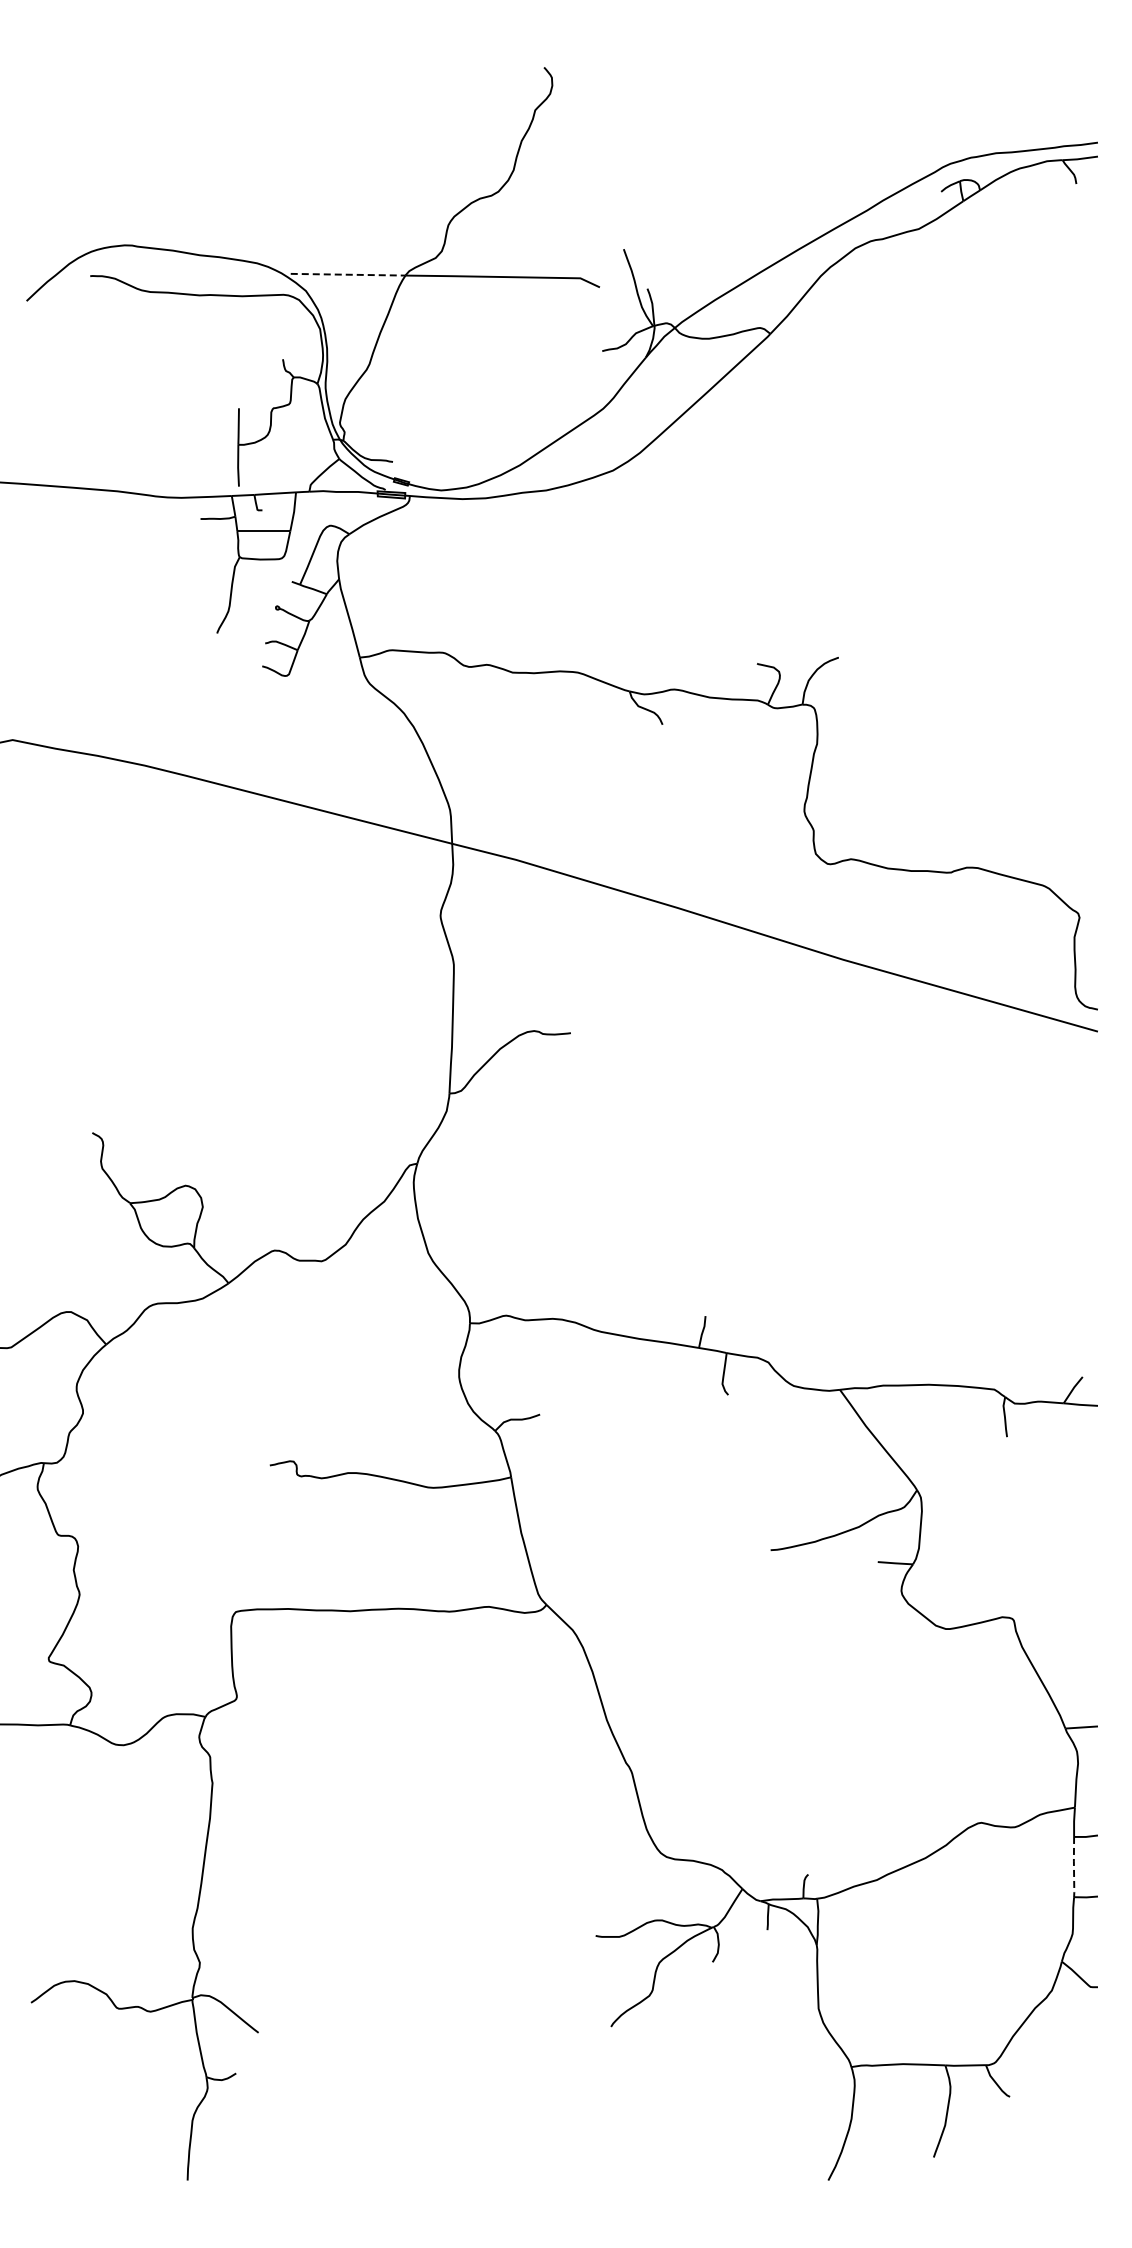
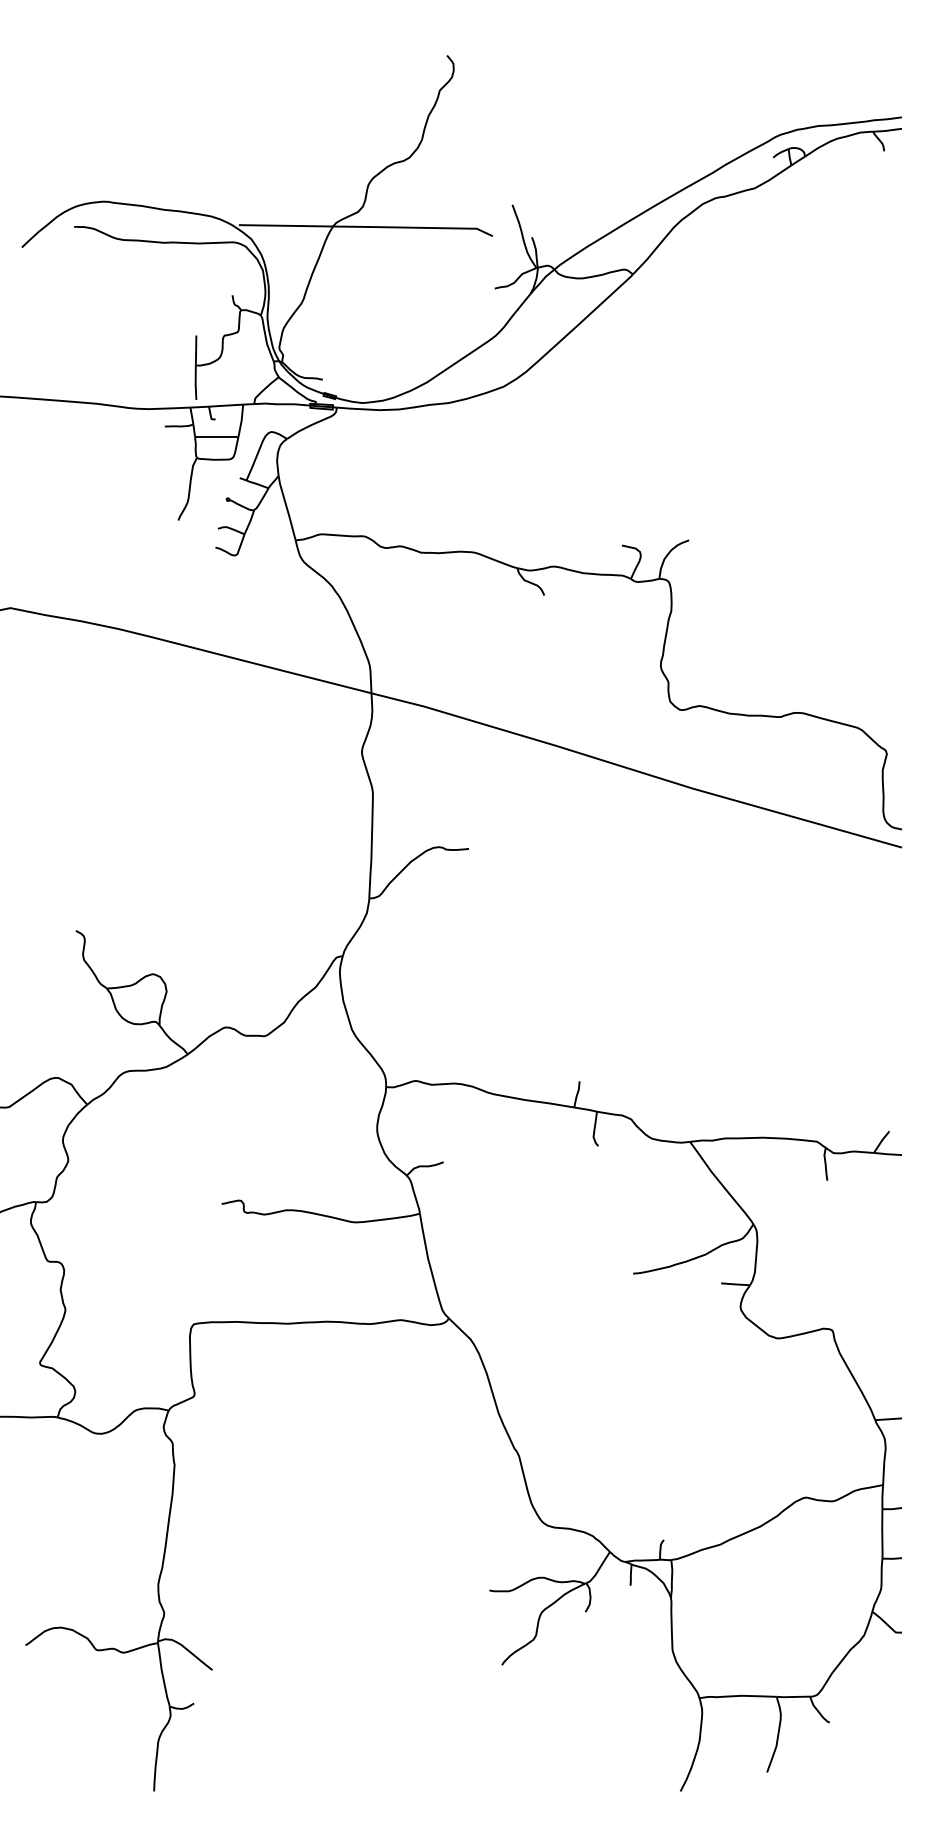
line: (348, 274) -> (286, 225), dashed -> solid
line: (1073, 1866) -> (881, 1533), dashed -> solid

